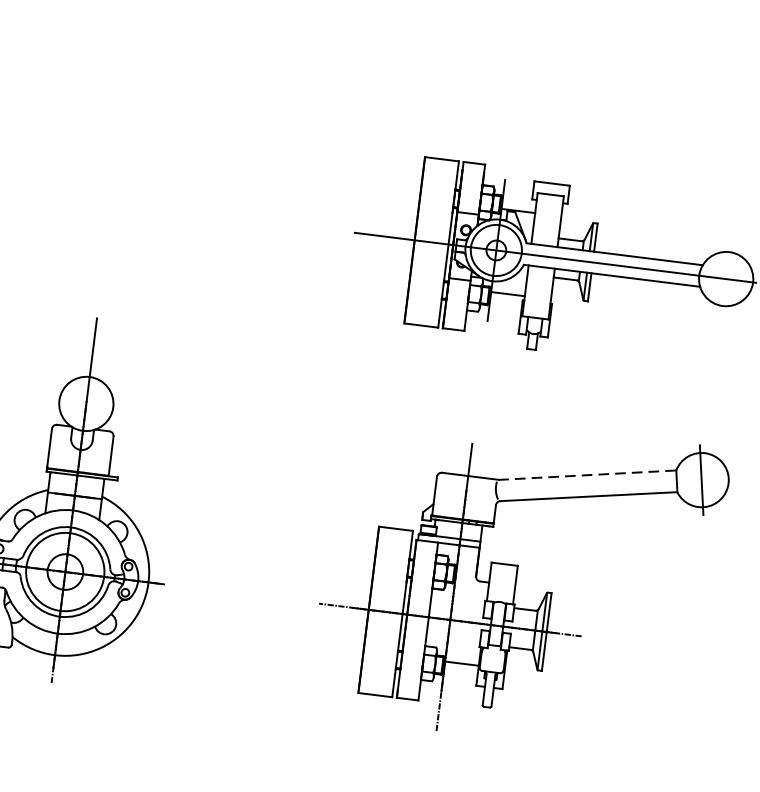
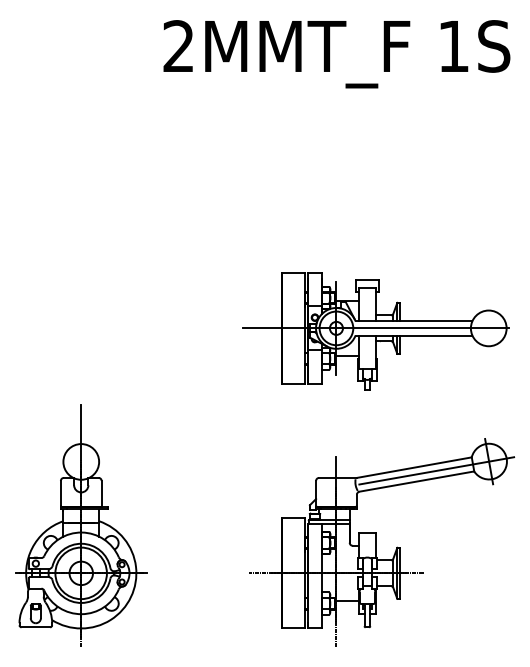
line: (586, 474) -> (413, 467), dashed -> solid
line: (620, 483) -> (436, 470), added

